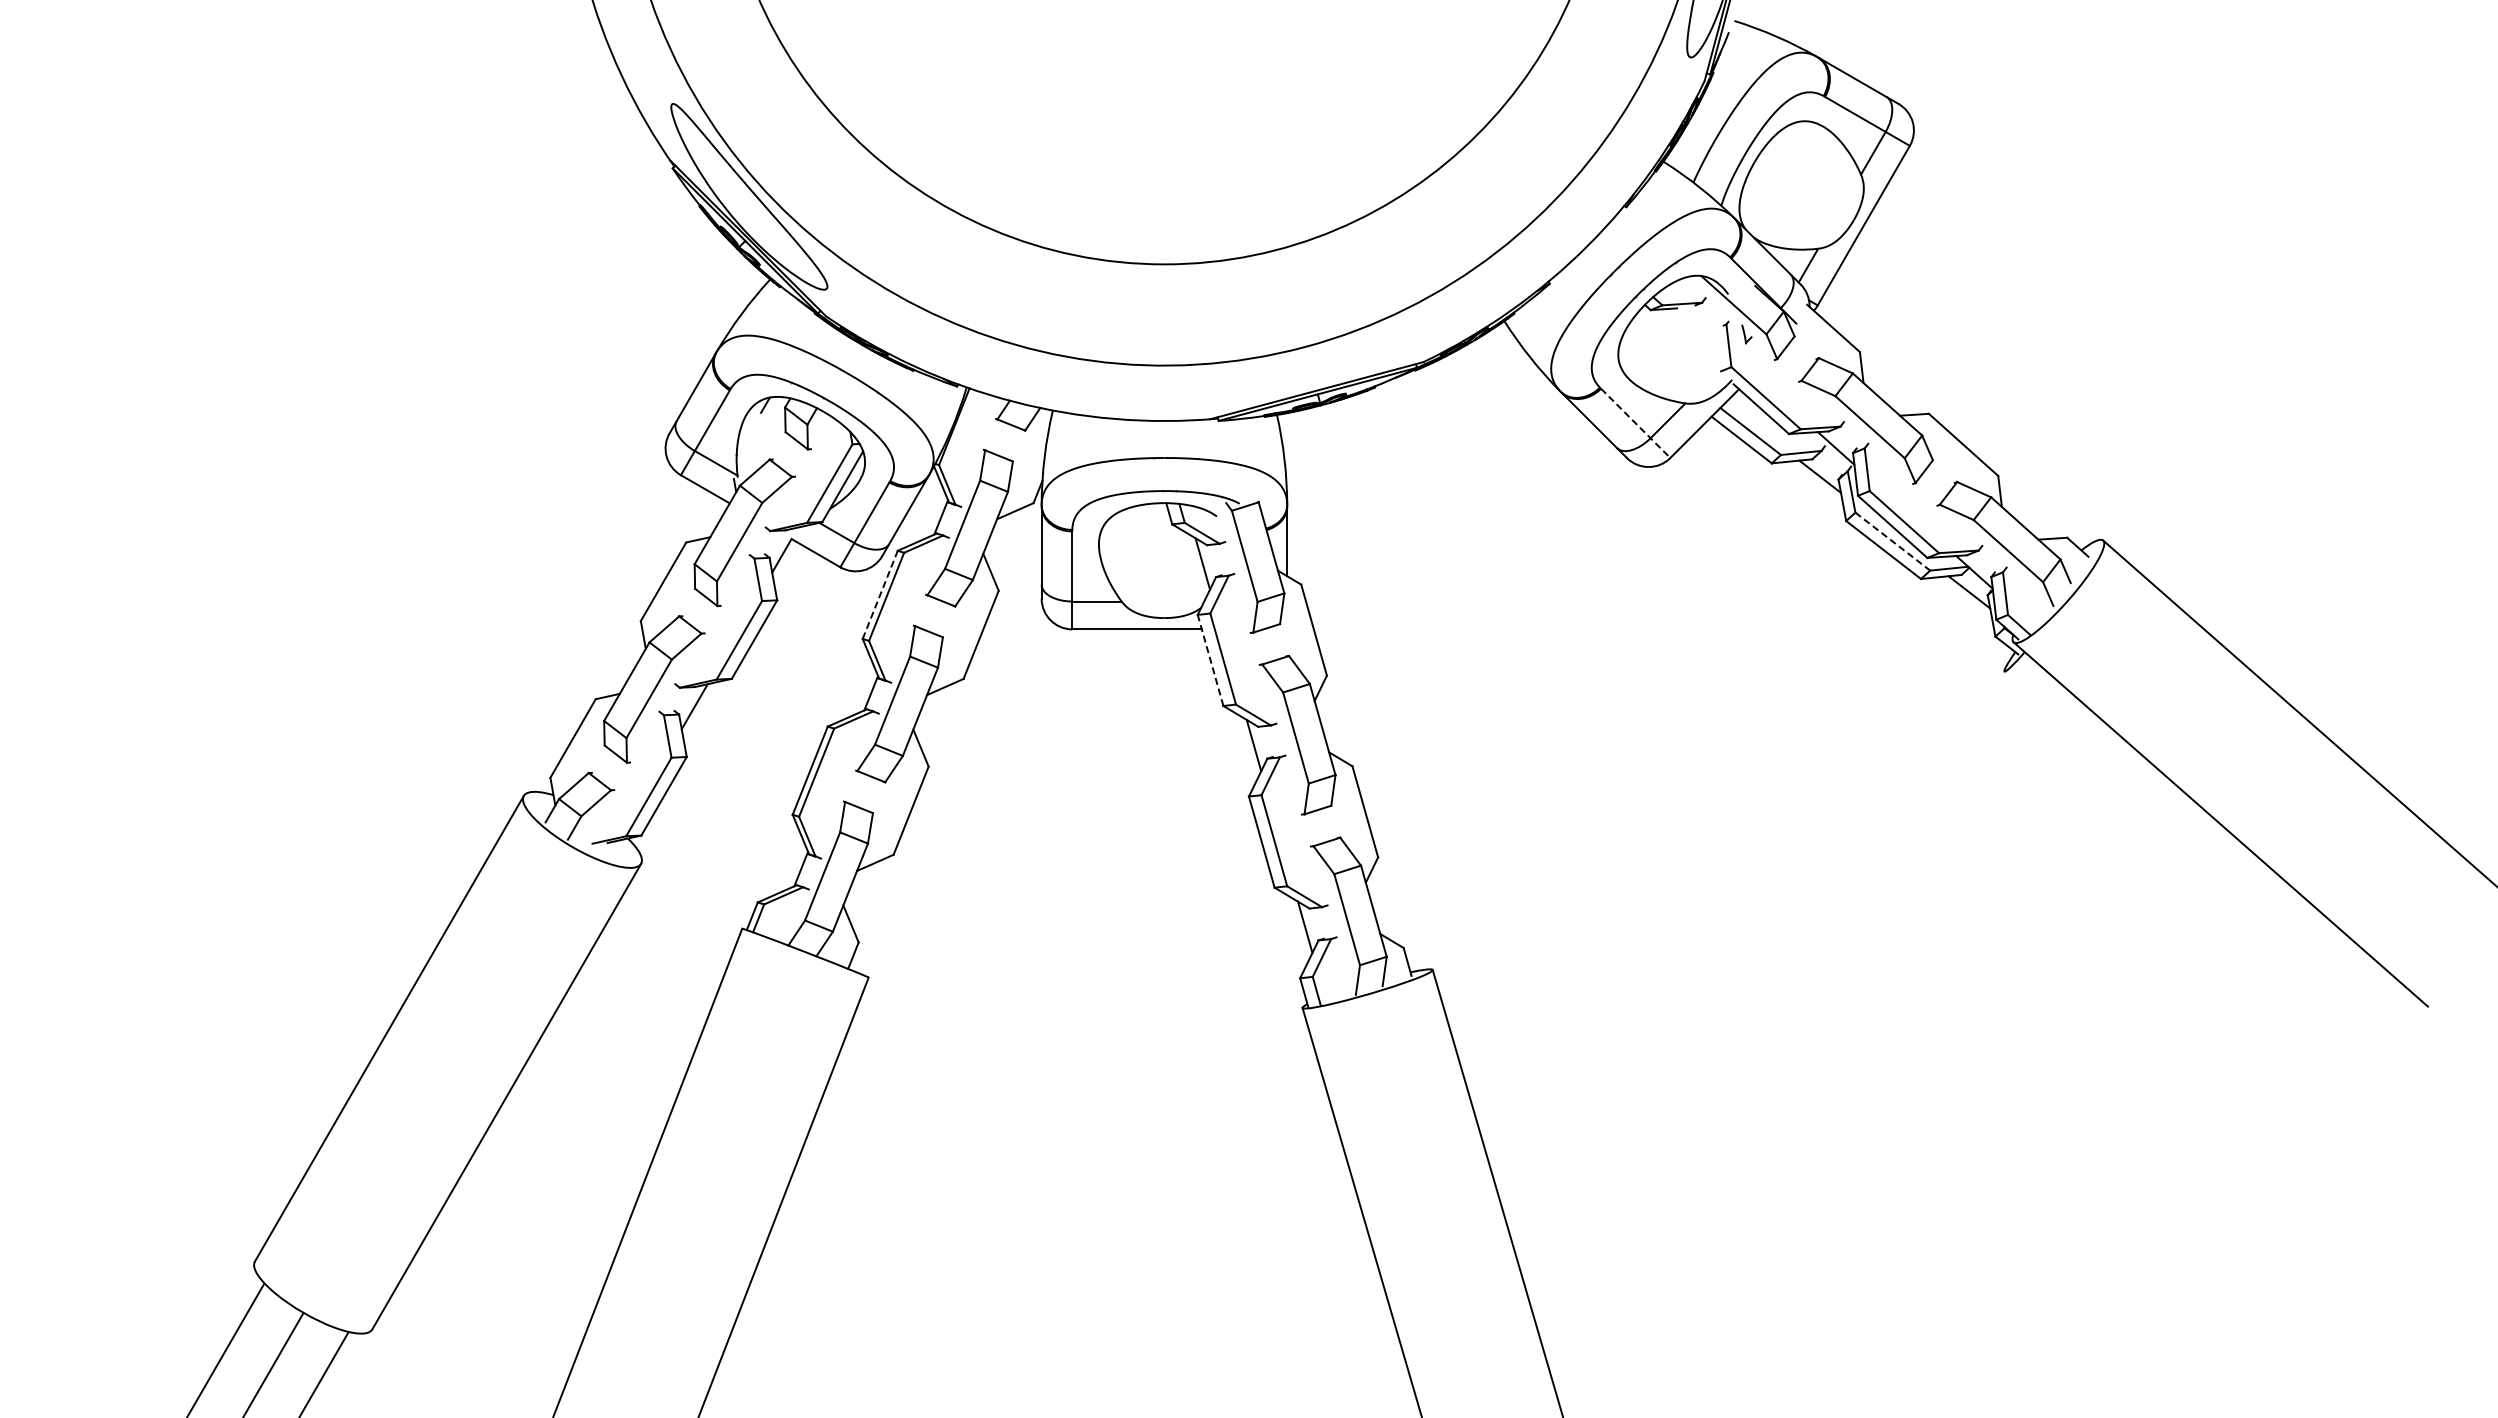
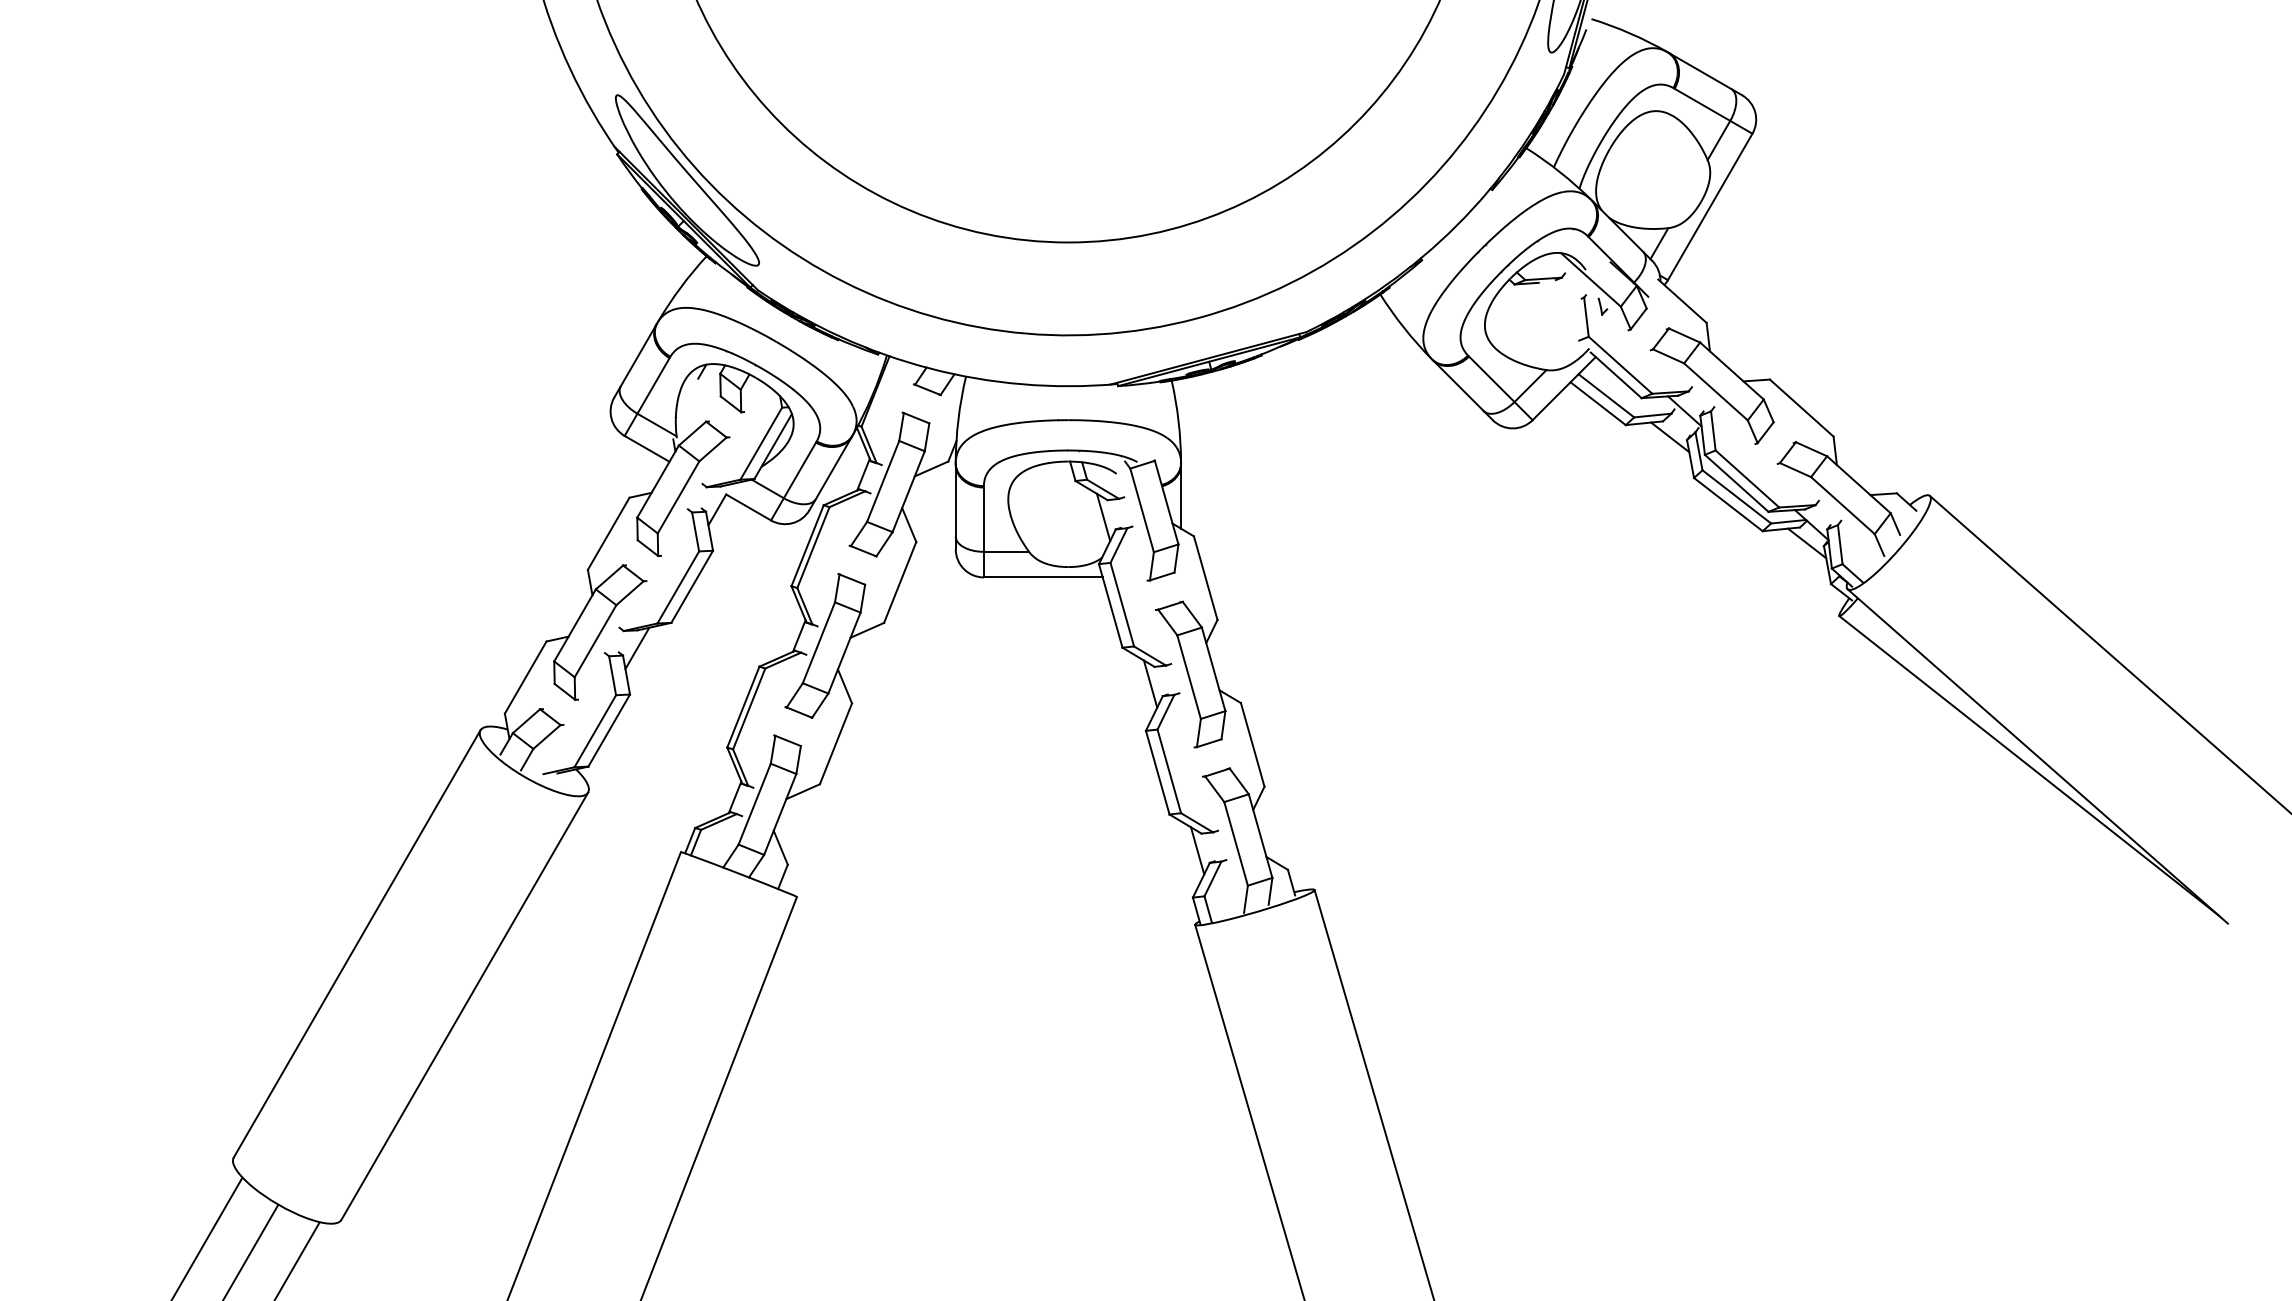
line: (1635, 423) -> (1500, 388), dashed -> solid
line: (1893, 541) -> (1737, 496), dashed -> solid
line: (880, 594) -> (807, 545), dashed -> solid
line: (1210, 659) -> (1110, 605), dashed -> solid
line: (2211, 834) -> (2029, 765), added

